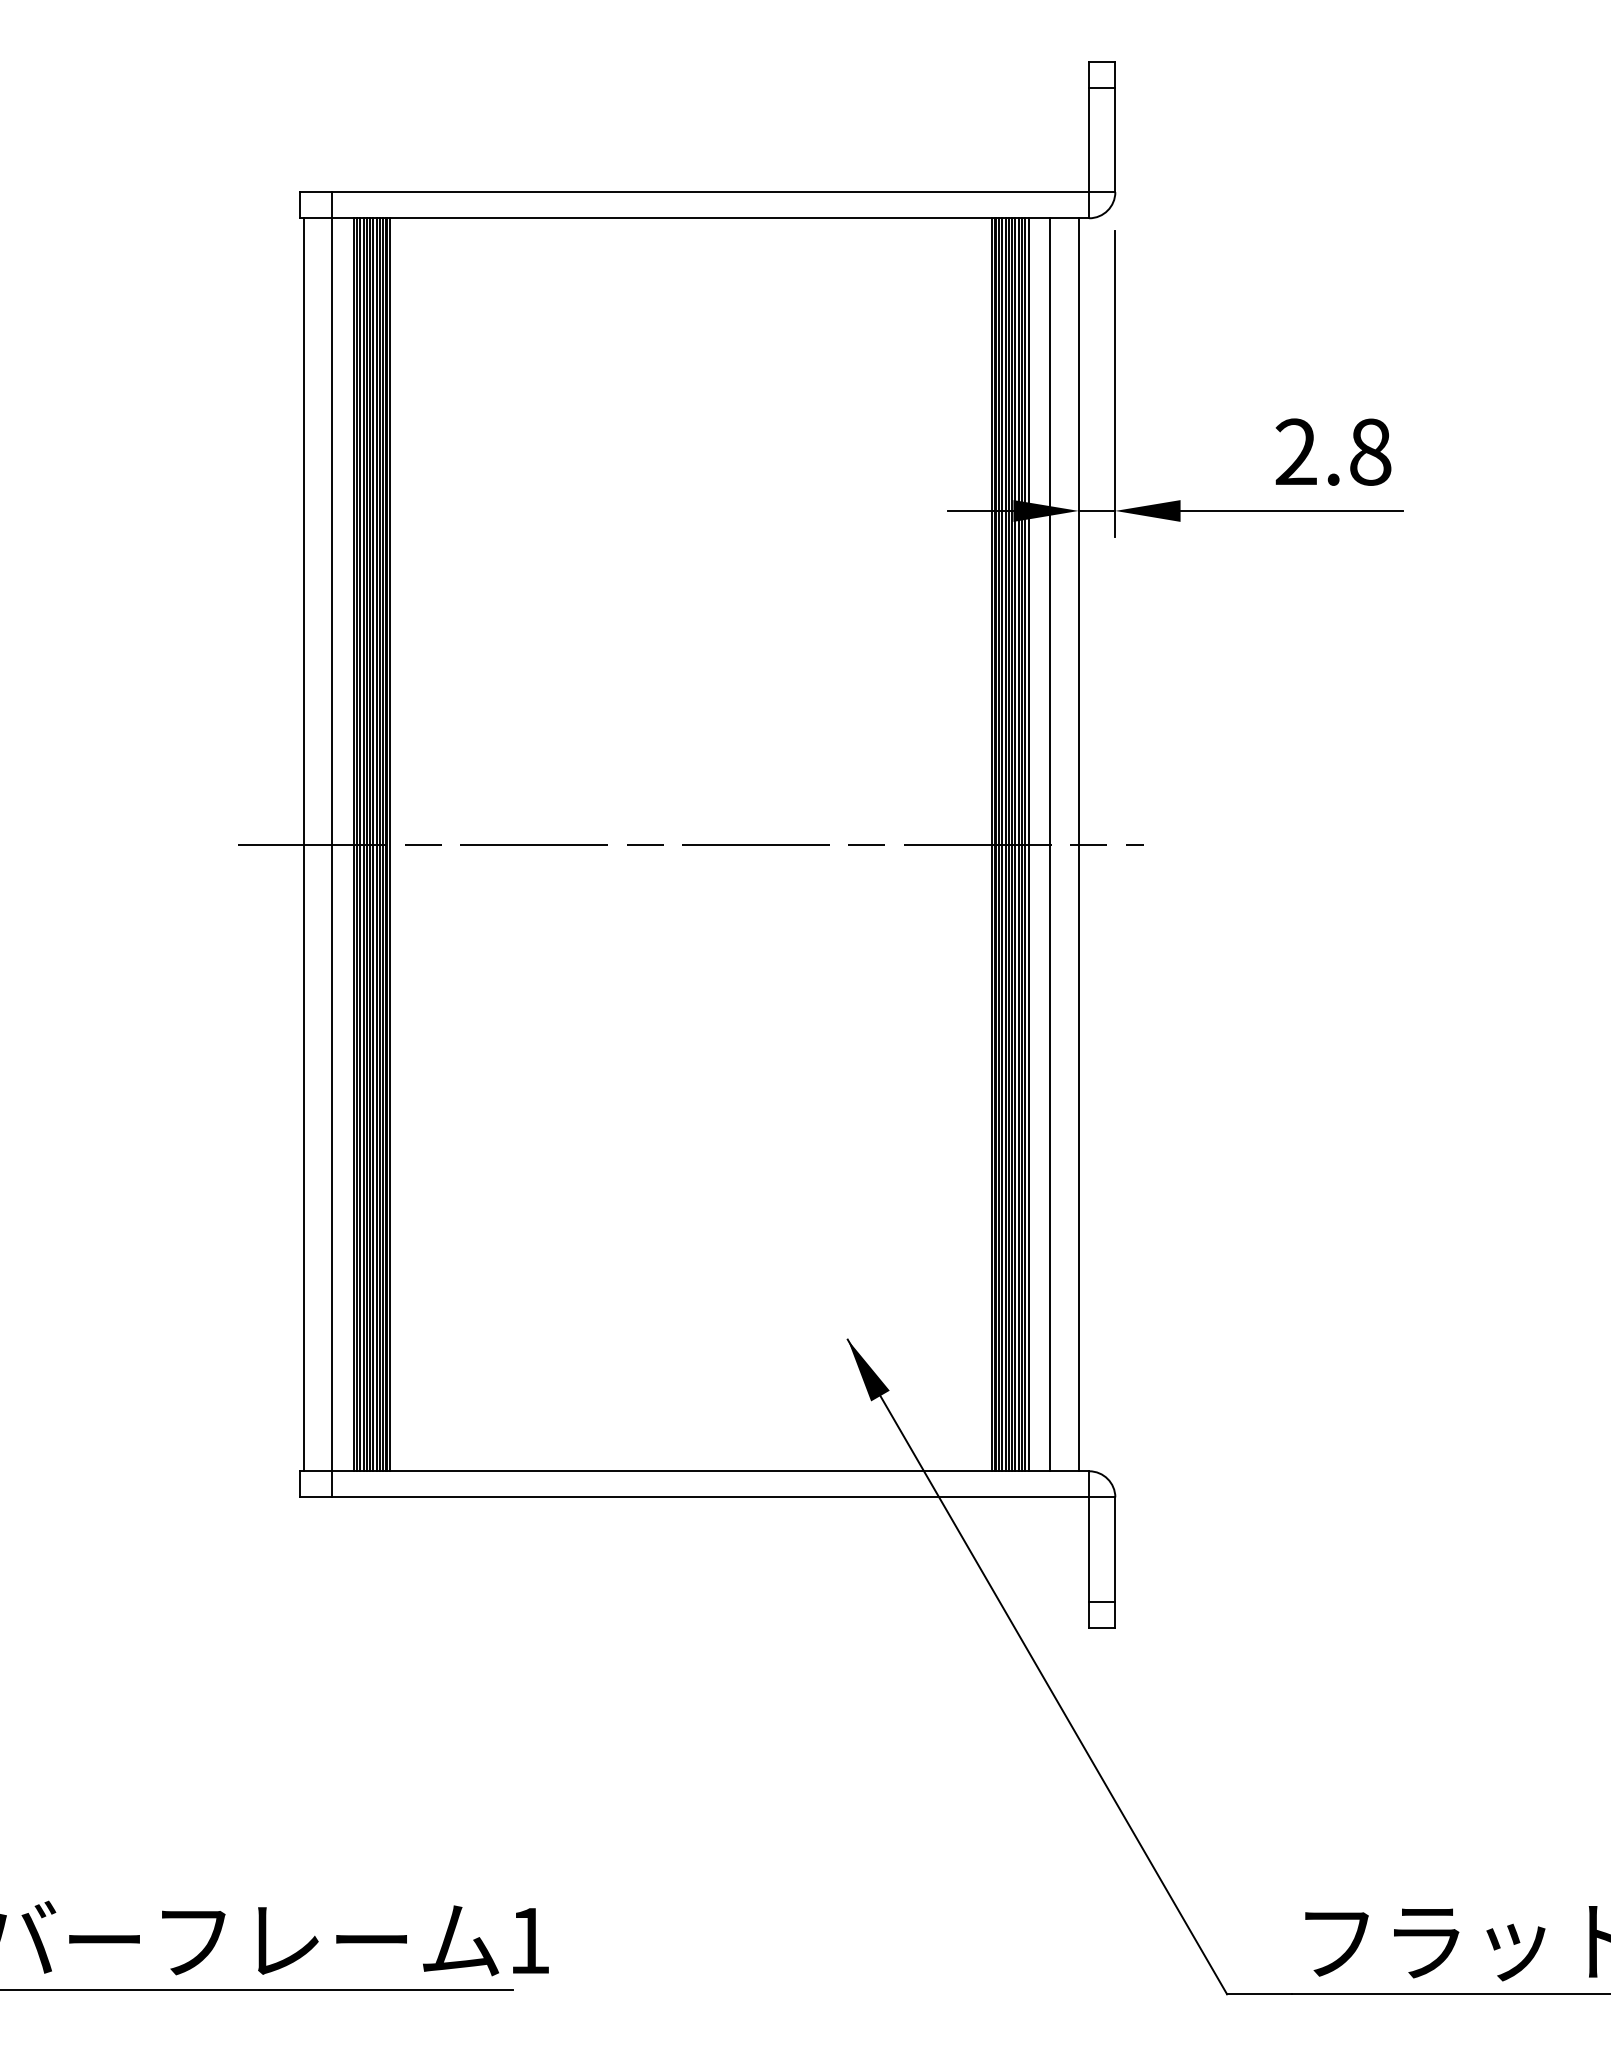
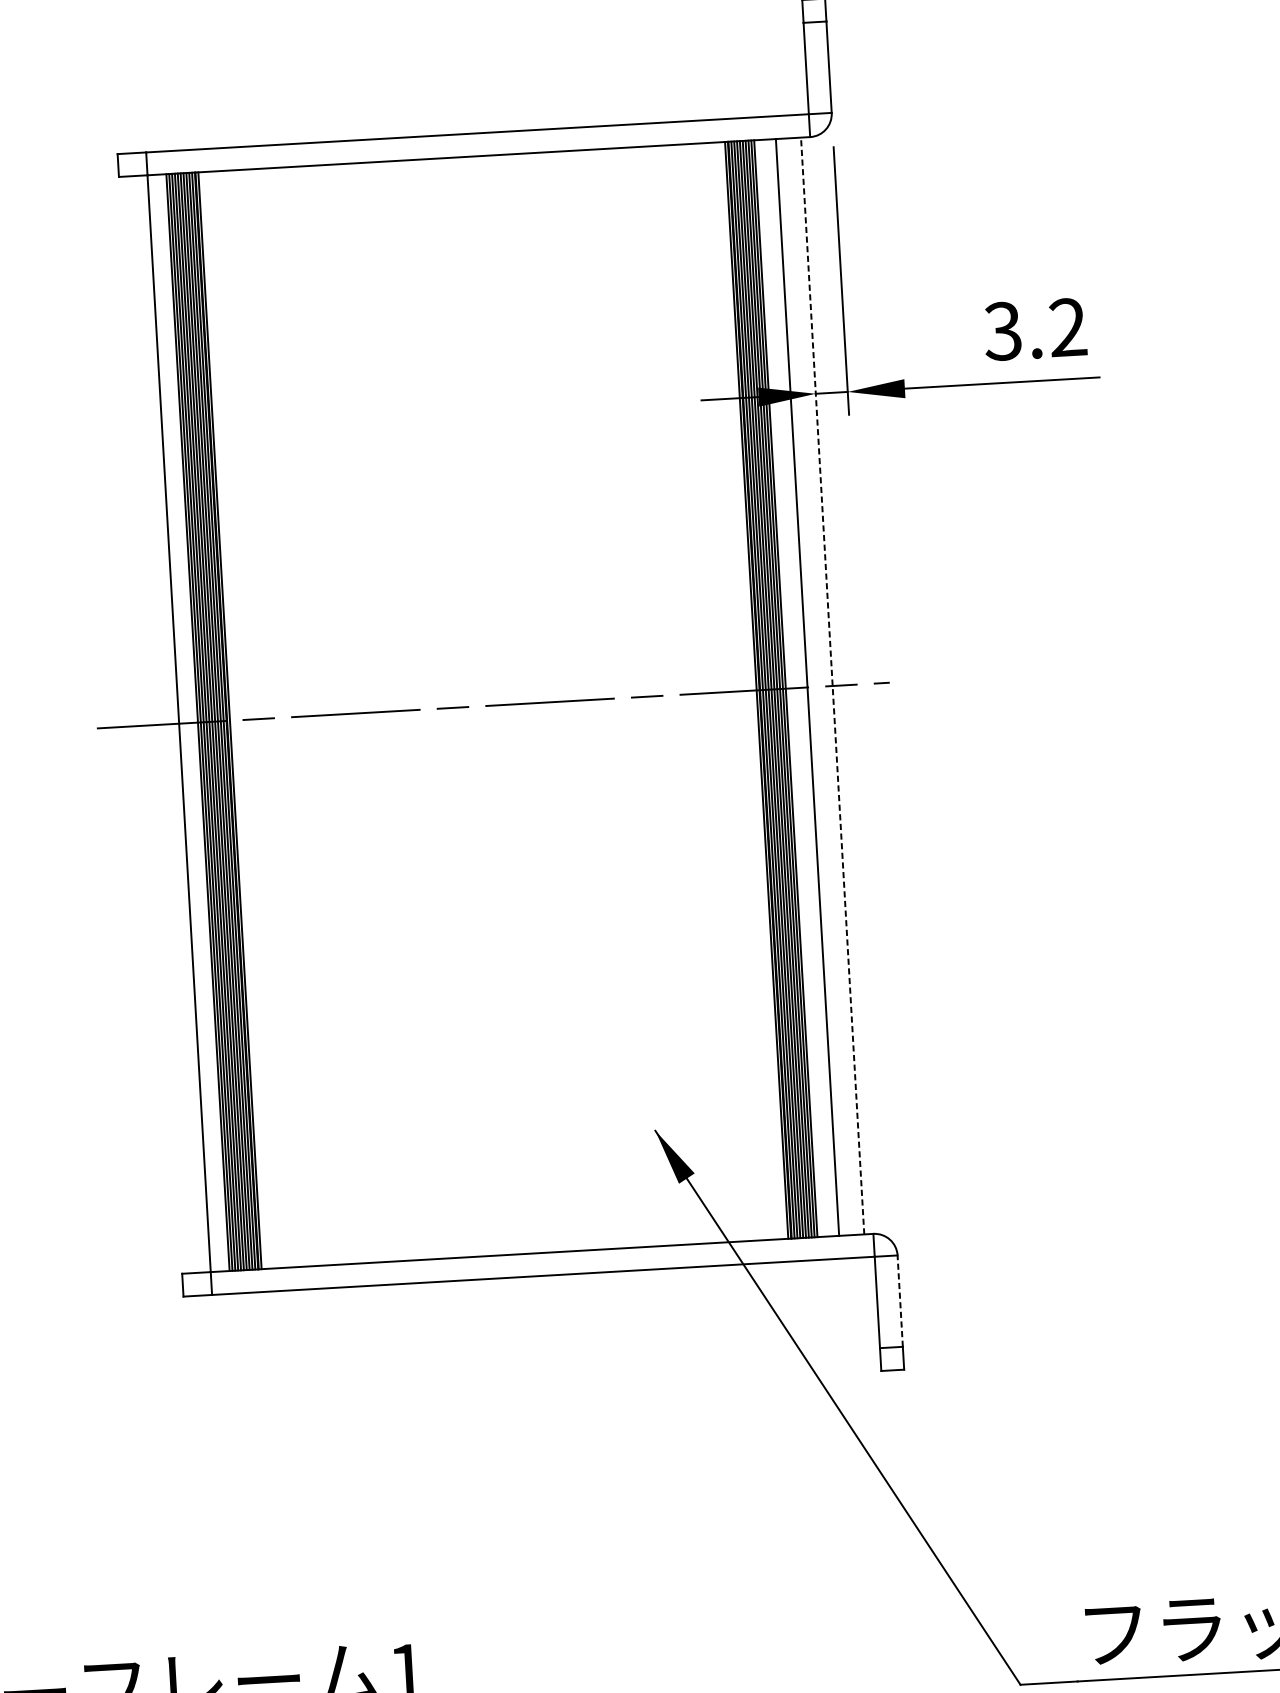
text: (1332, 451) -> (1034, 328), 2.8 -> 3.2
line: (303, 844) -> (153, 724), removed
line: (1028, 844) -> (788, 688), removed
line: (1078, 844) -> (832, 685), solid -> dashed
line: (1115, 1549) -> (900, 1301), solid -> dashed

